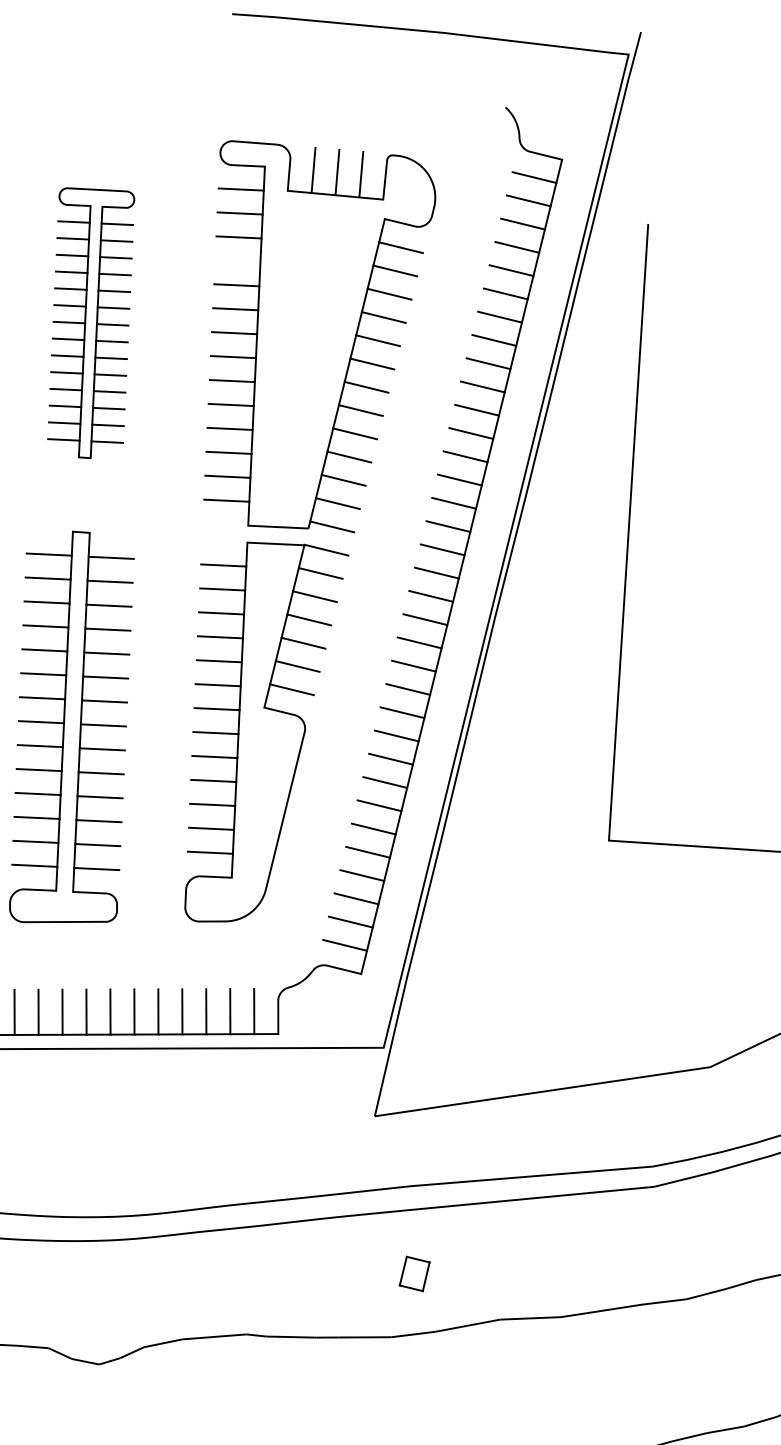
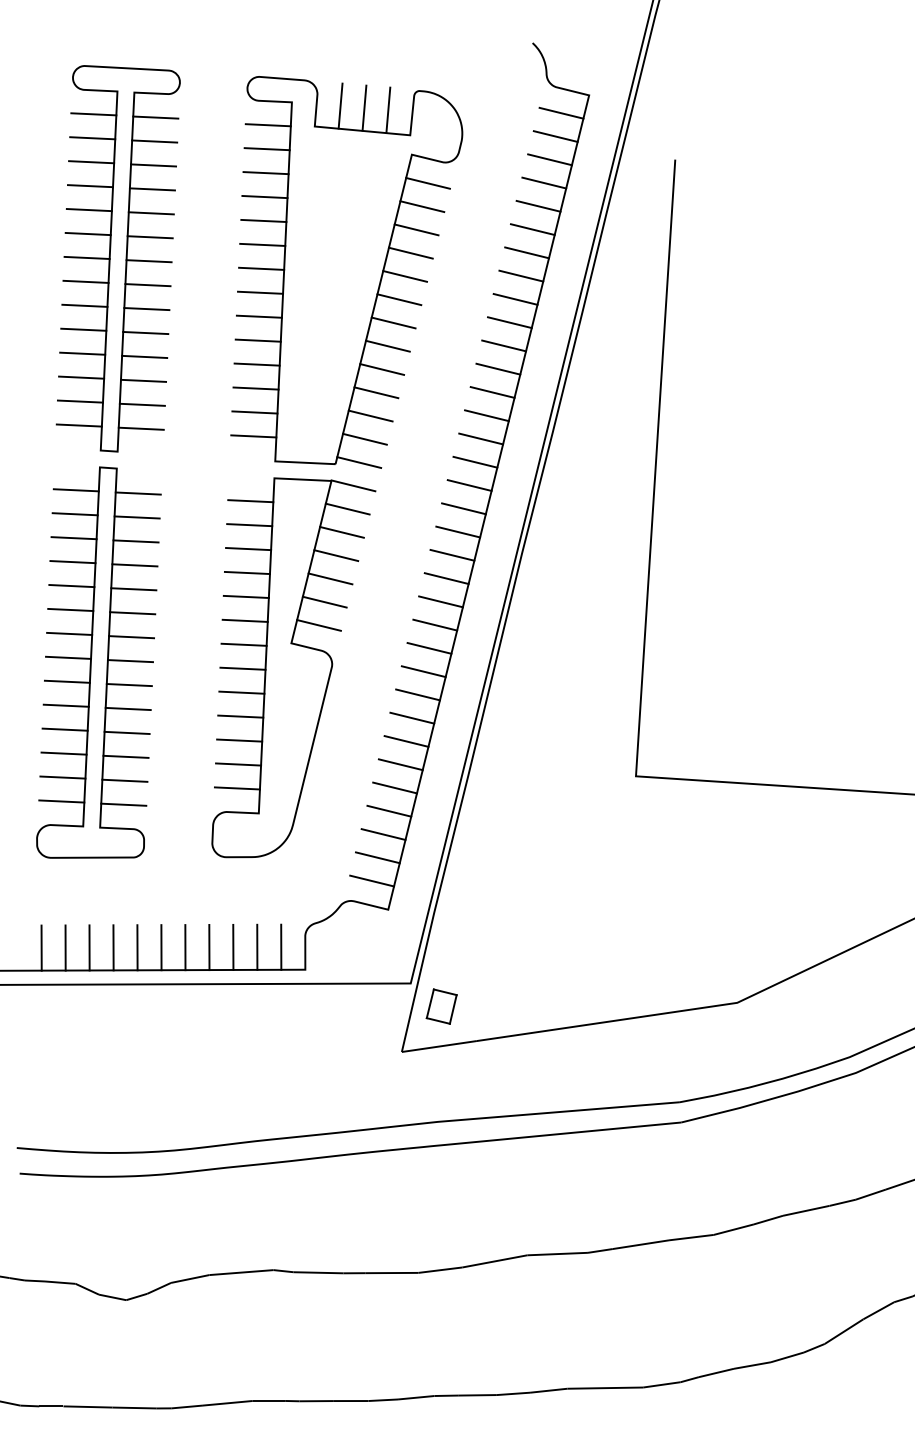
line: (237, 260) -> (264, 196), added
part: (90, 322) -> (117, 258), size x1.43
part: (414, 1273) -> (441, 1006), moved

